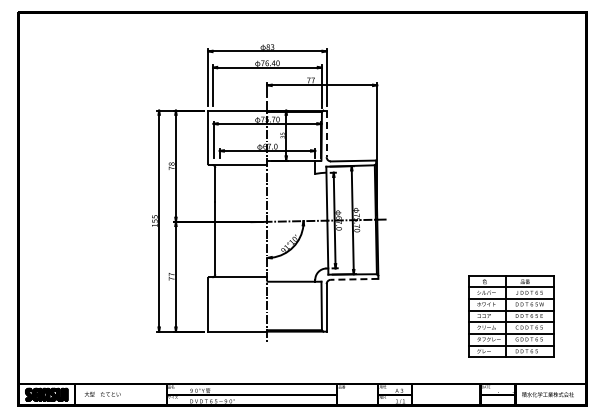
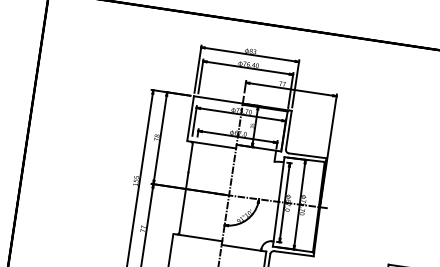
line: (326, 134) -> (288, 130), dashed -> solid
line: (354, 279) -> (293, 253), dashed -> solid

